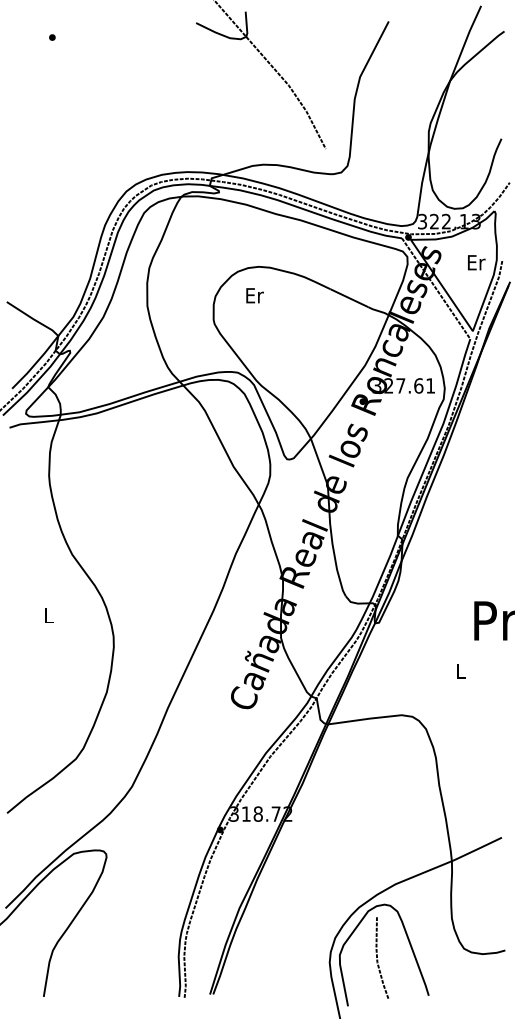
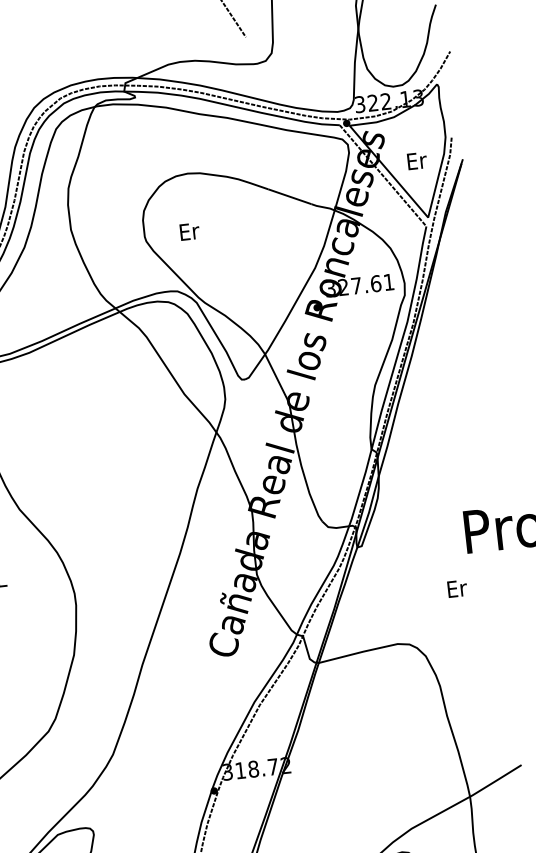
text: (476, 262) -> (417, 160), moved
text: (254, 295) -> (189, 231), moved
text: (461, 670) -> (457, 588), L -> Er

